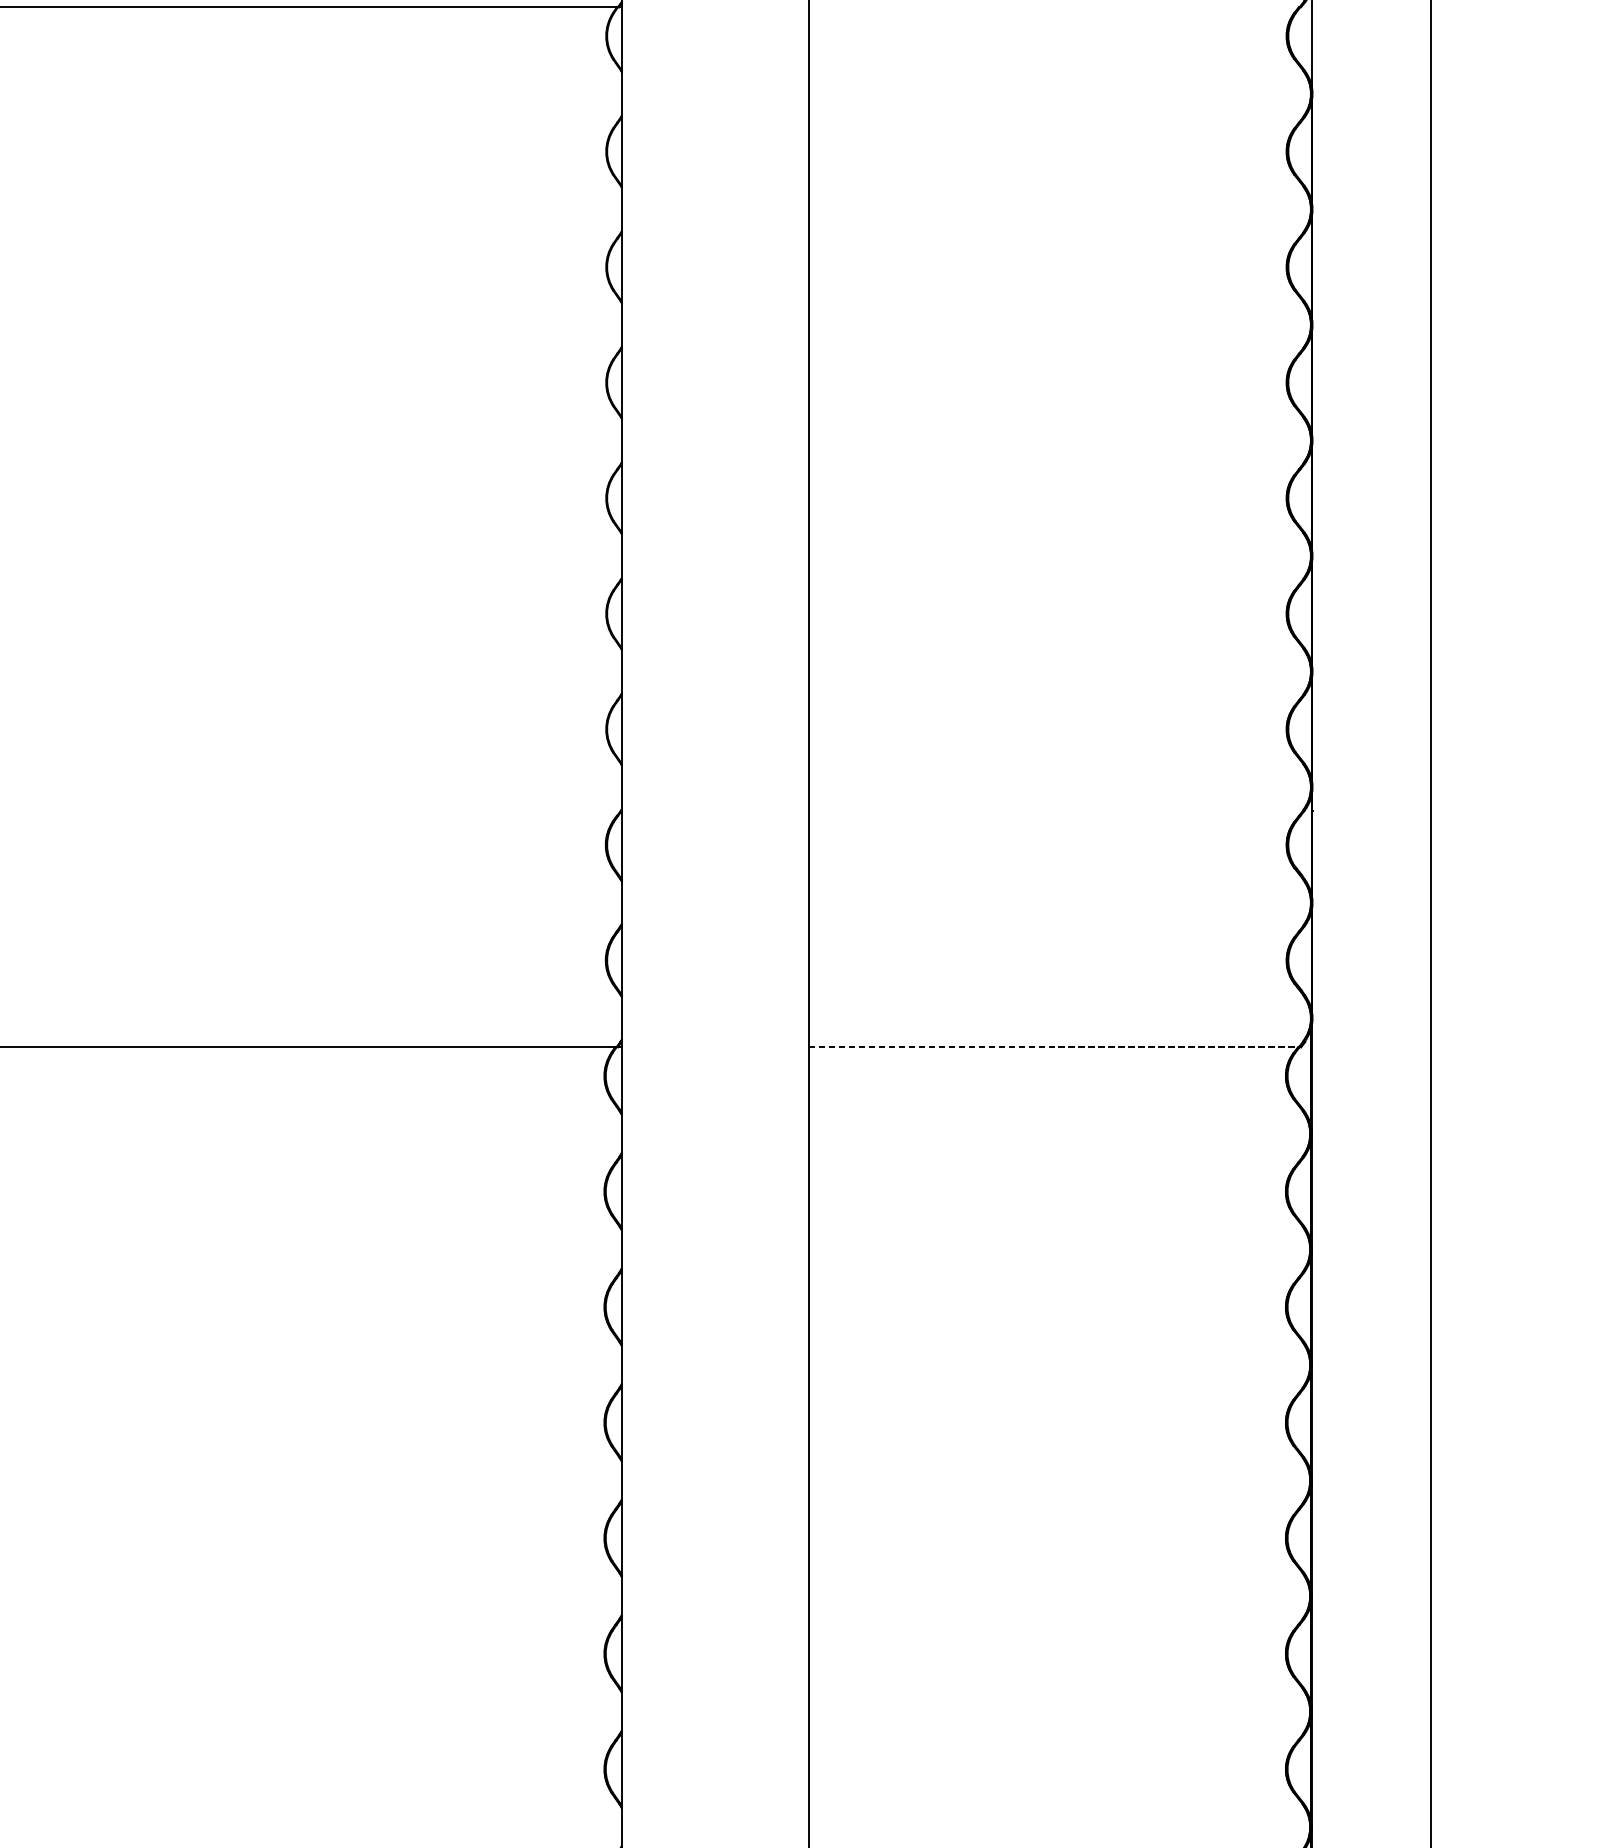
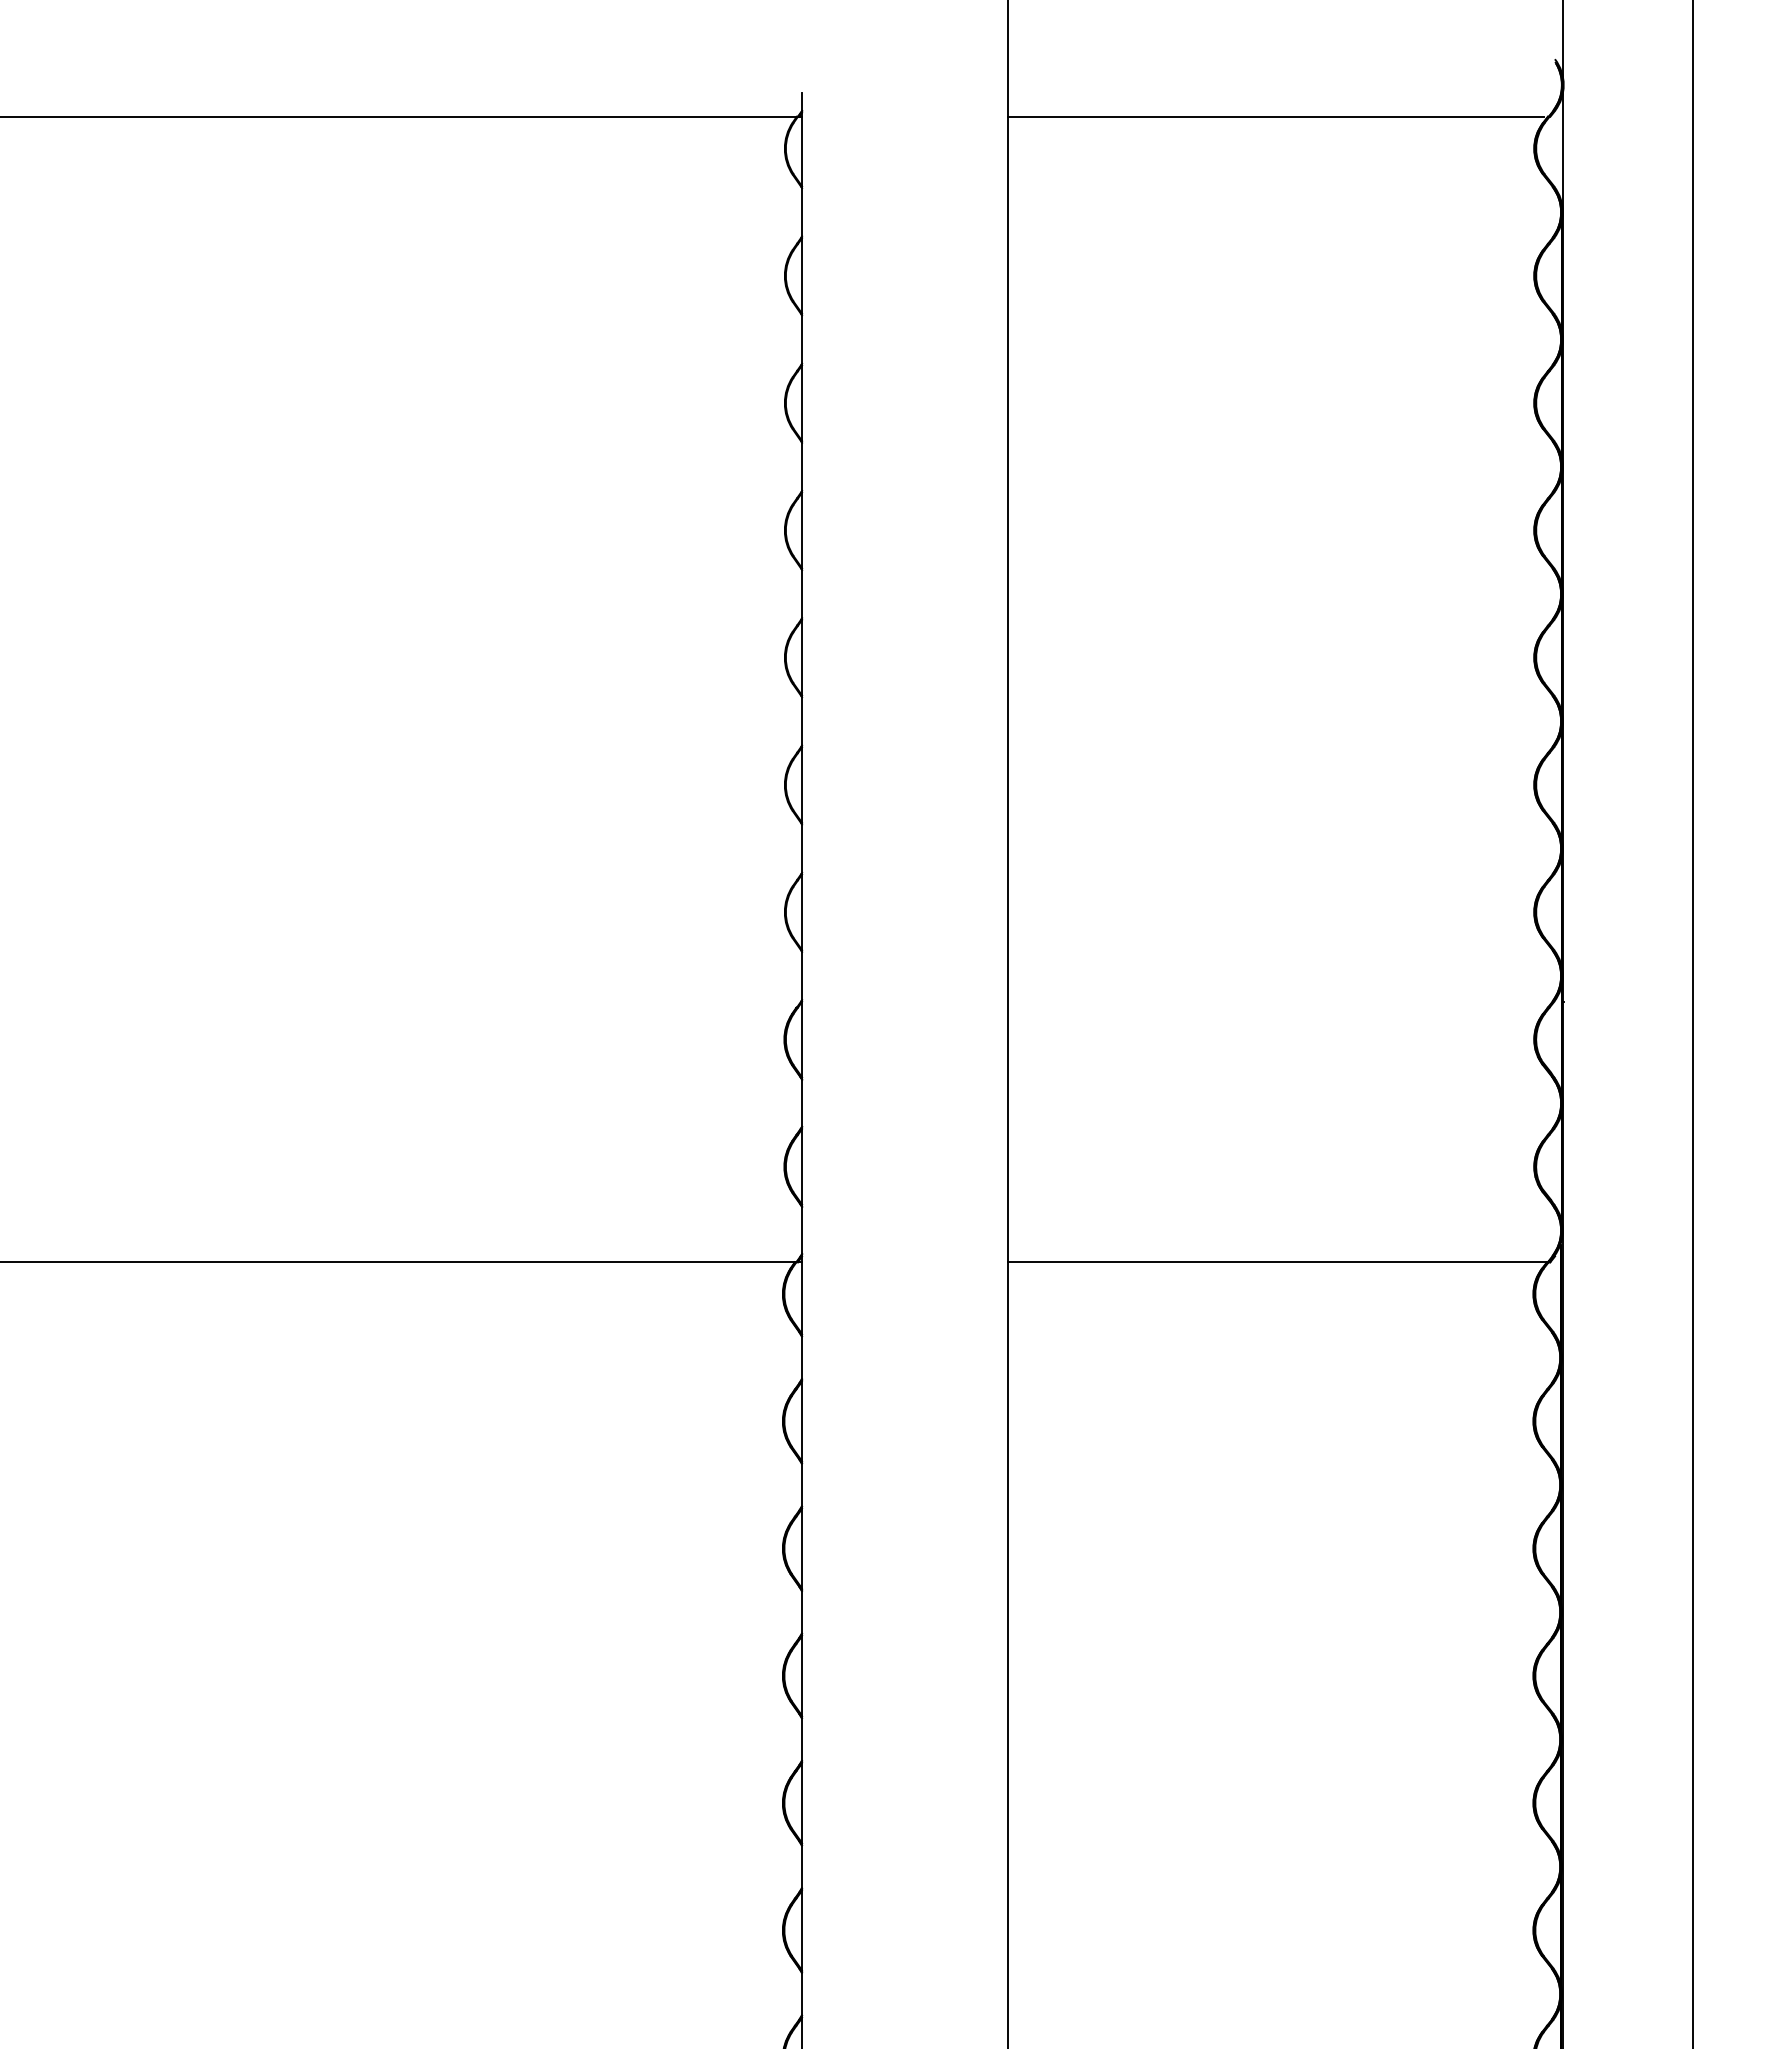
line: (1051, 6) -> (1275, 116), added
line: (1054, 1047) -> (1278, 1262), dashed -> solid

